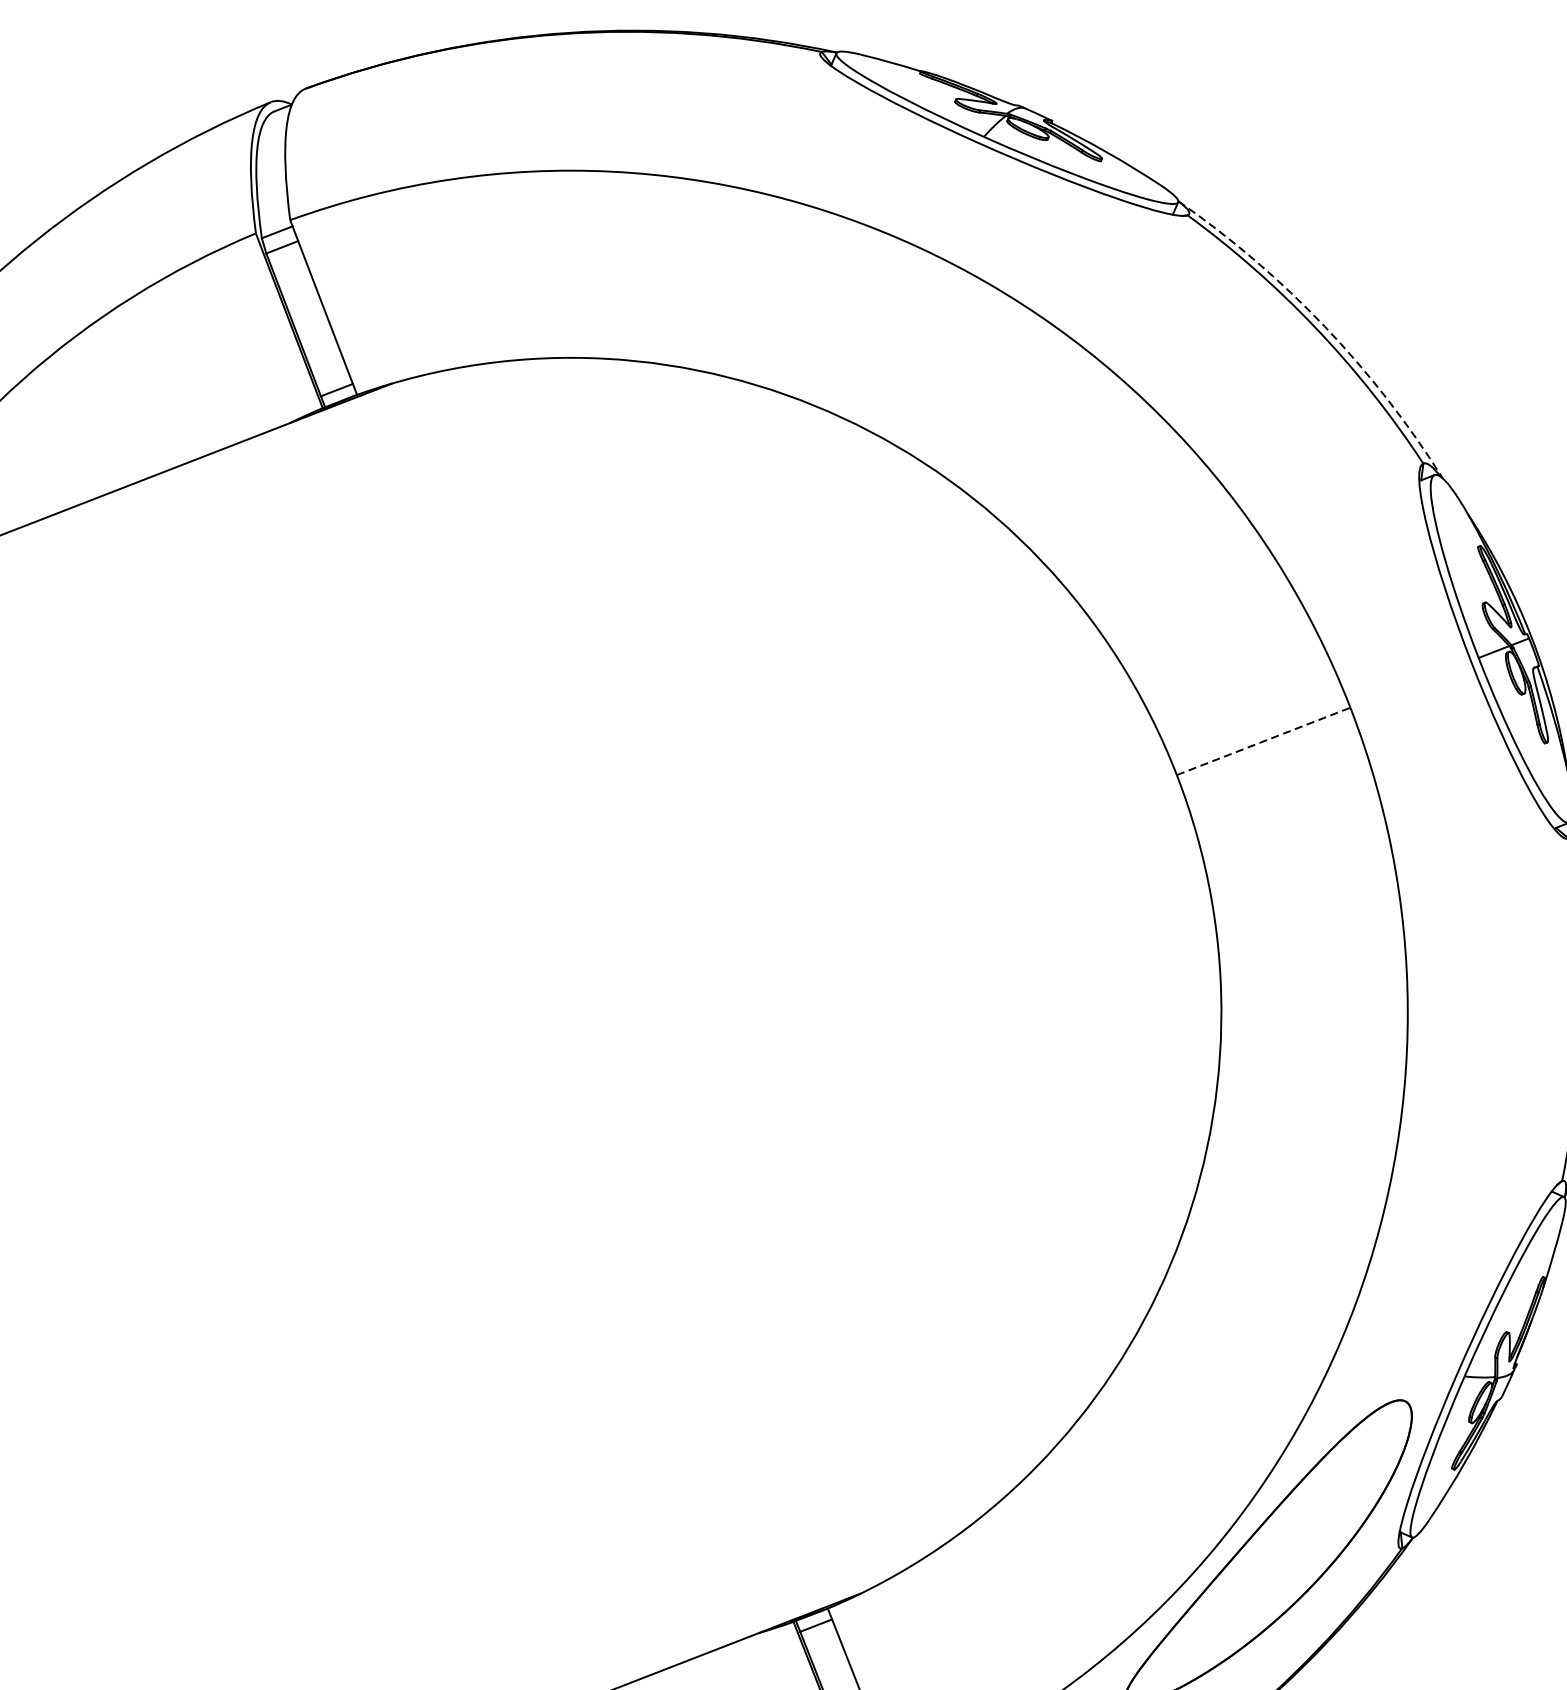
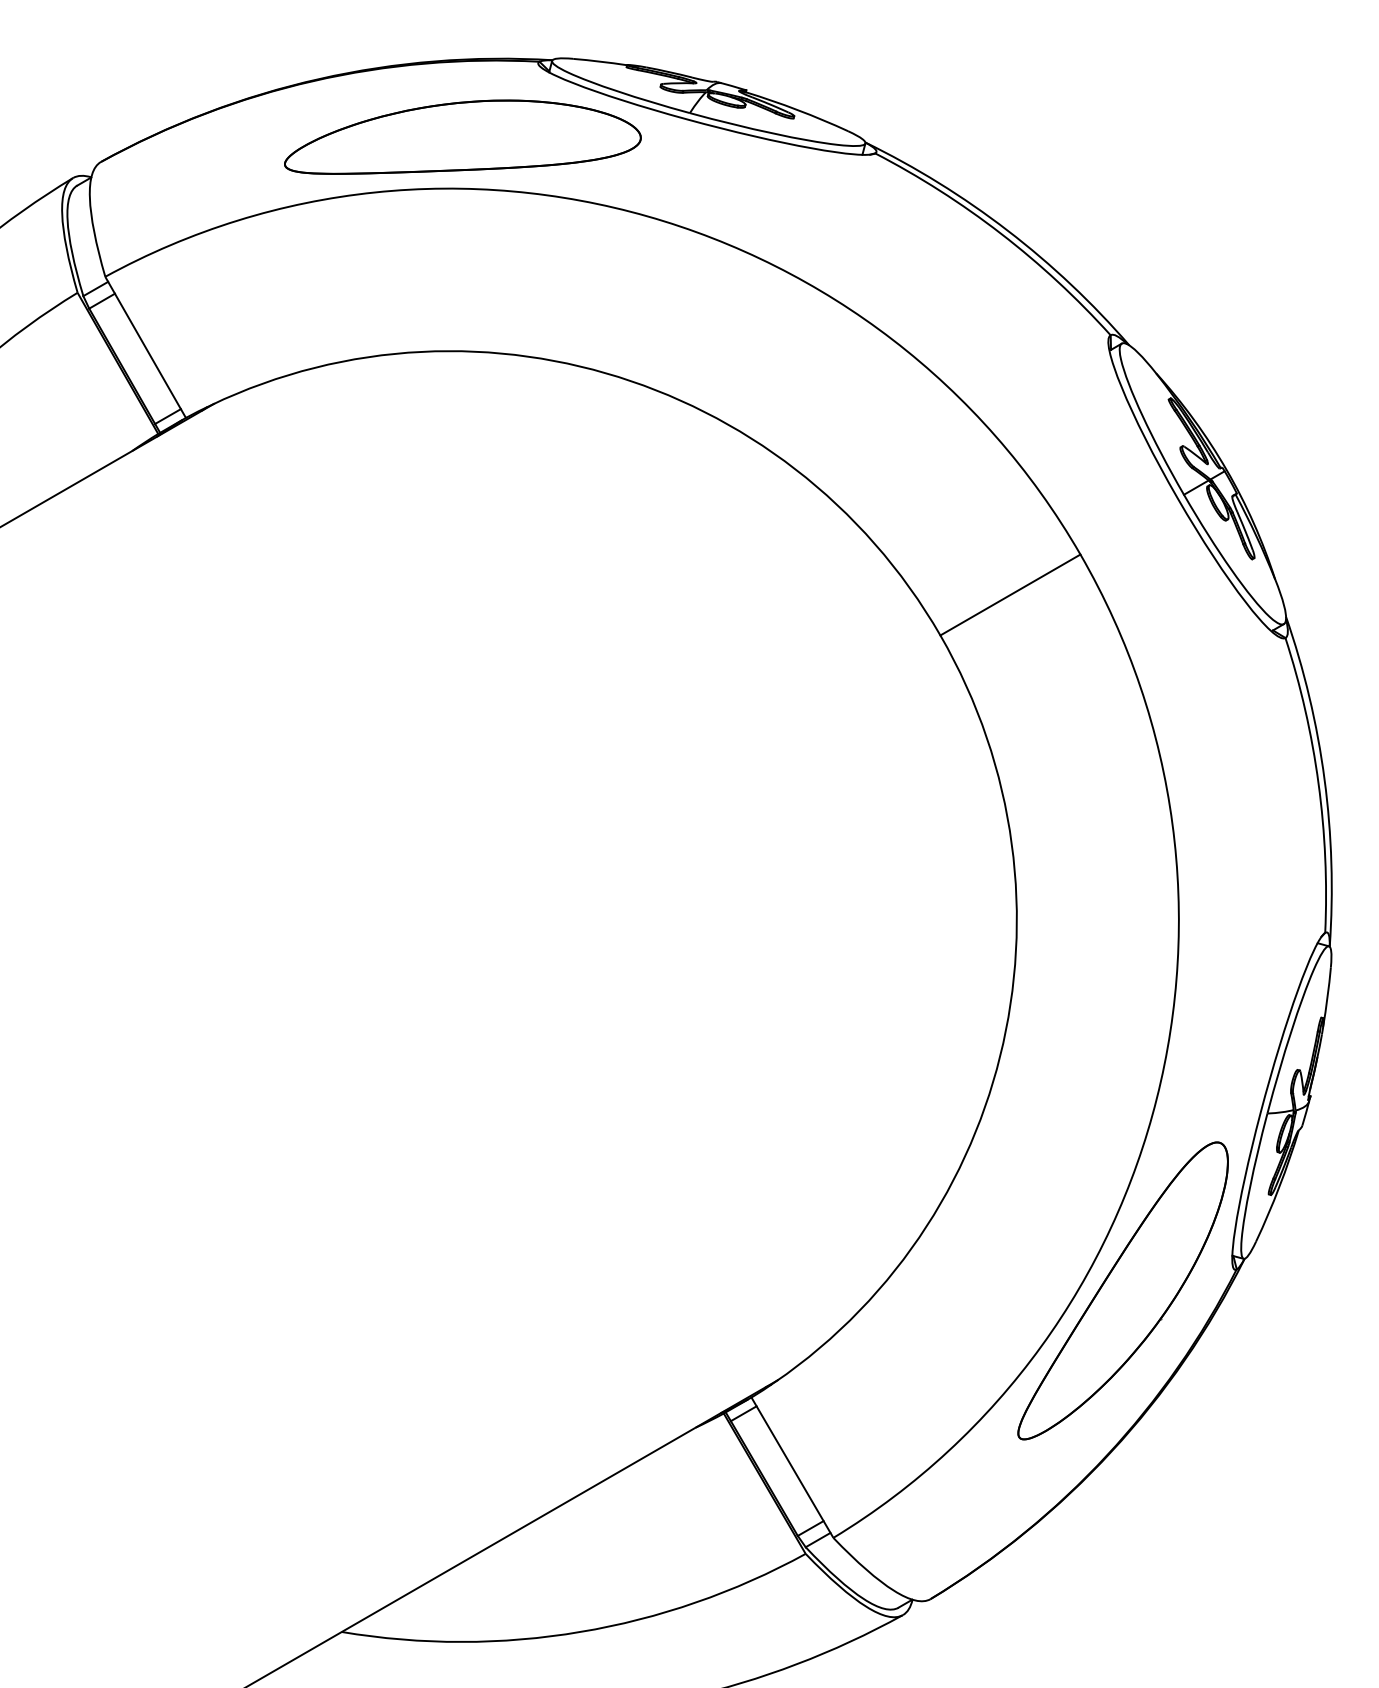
part: (721, 123) -> (462, 136), added
arc: (1324, 326) -> (1007, 230), dashed -> solid
line: (1263, 741) -> (1010, 595), dashed -> solid

